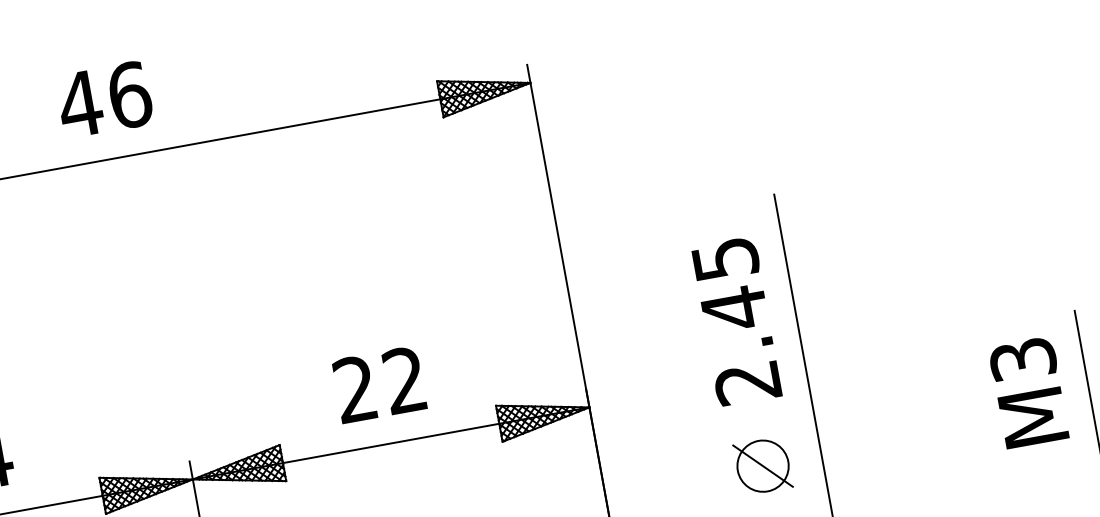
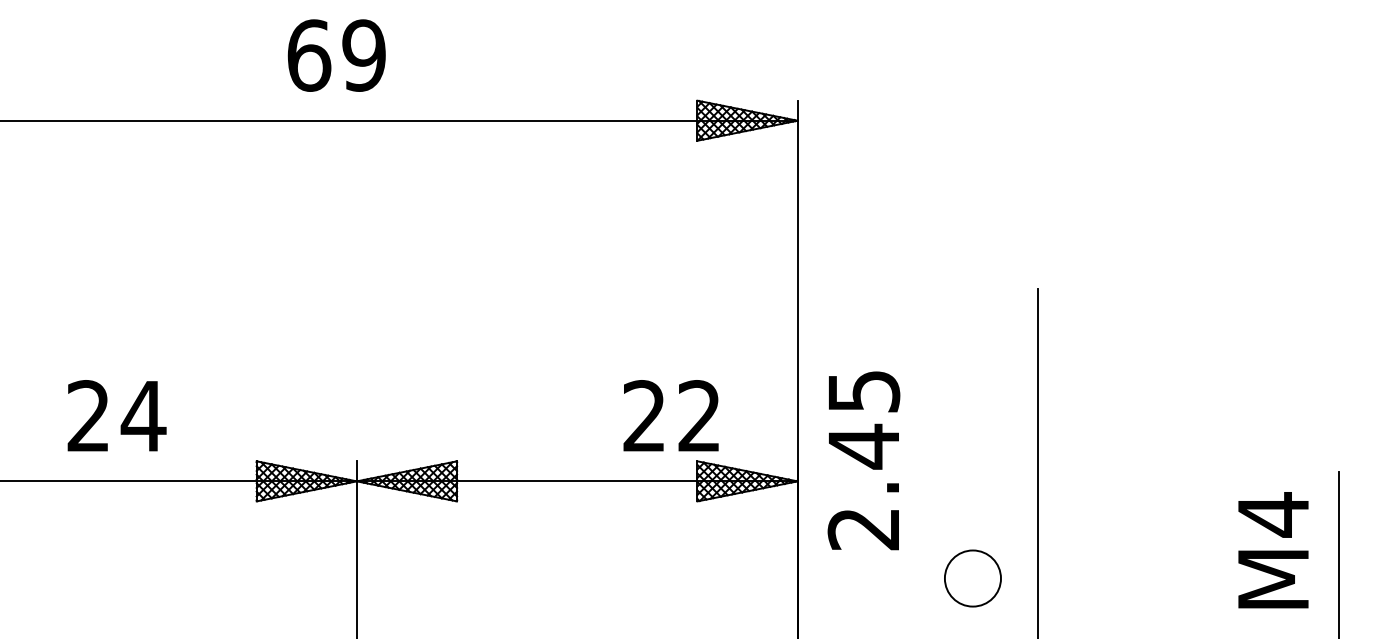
text: (104, 99) -> (336, 55), 46 -> 69
text: (736, 321) -> (863, 460), moved
text: (1023, 359) -> (1273, 514), M3 -> M4
text: (378, 384) -> (670, 415), moved
line: (762, 466) -> (972, 578), removed

